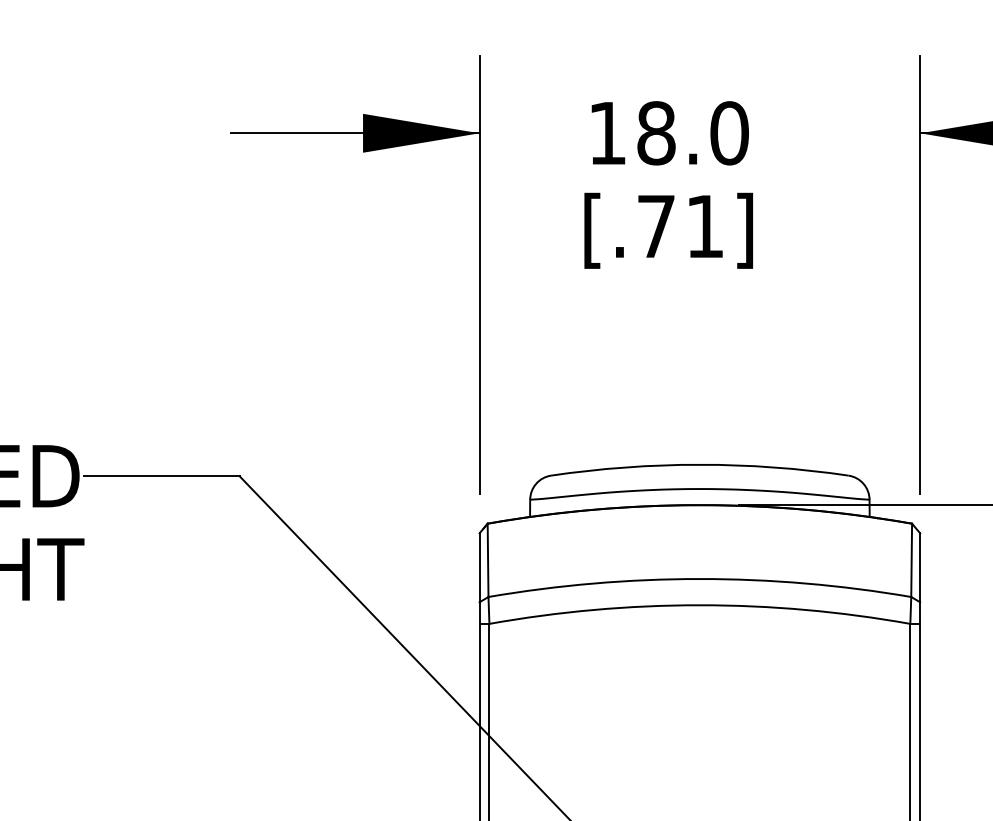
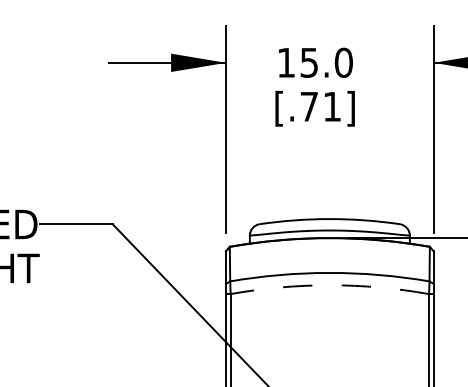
text: (656, 132) -> (309, 62), 18.0 -> 15.0
arc: (699, 605) -> (329, 285), solid -> dashed

